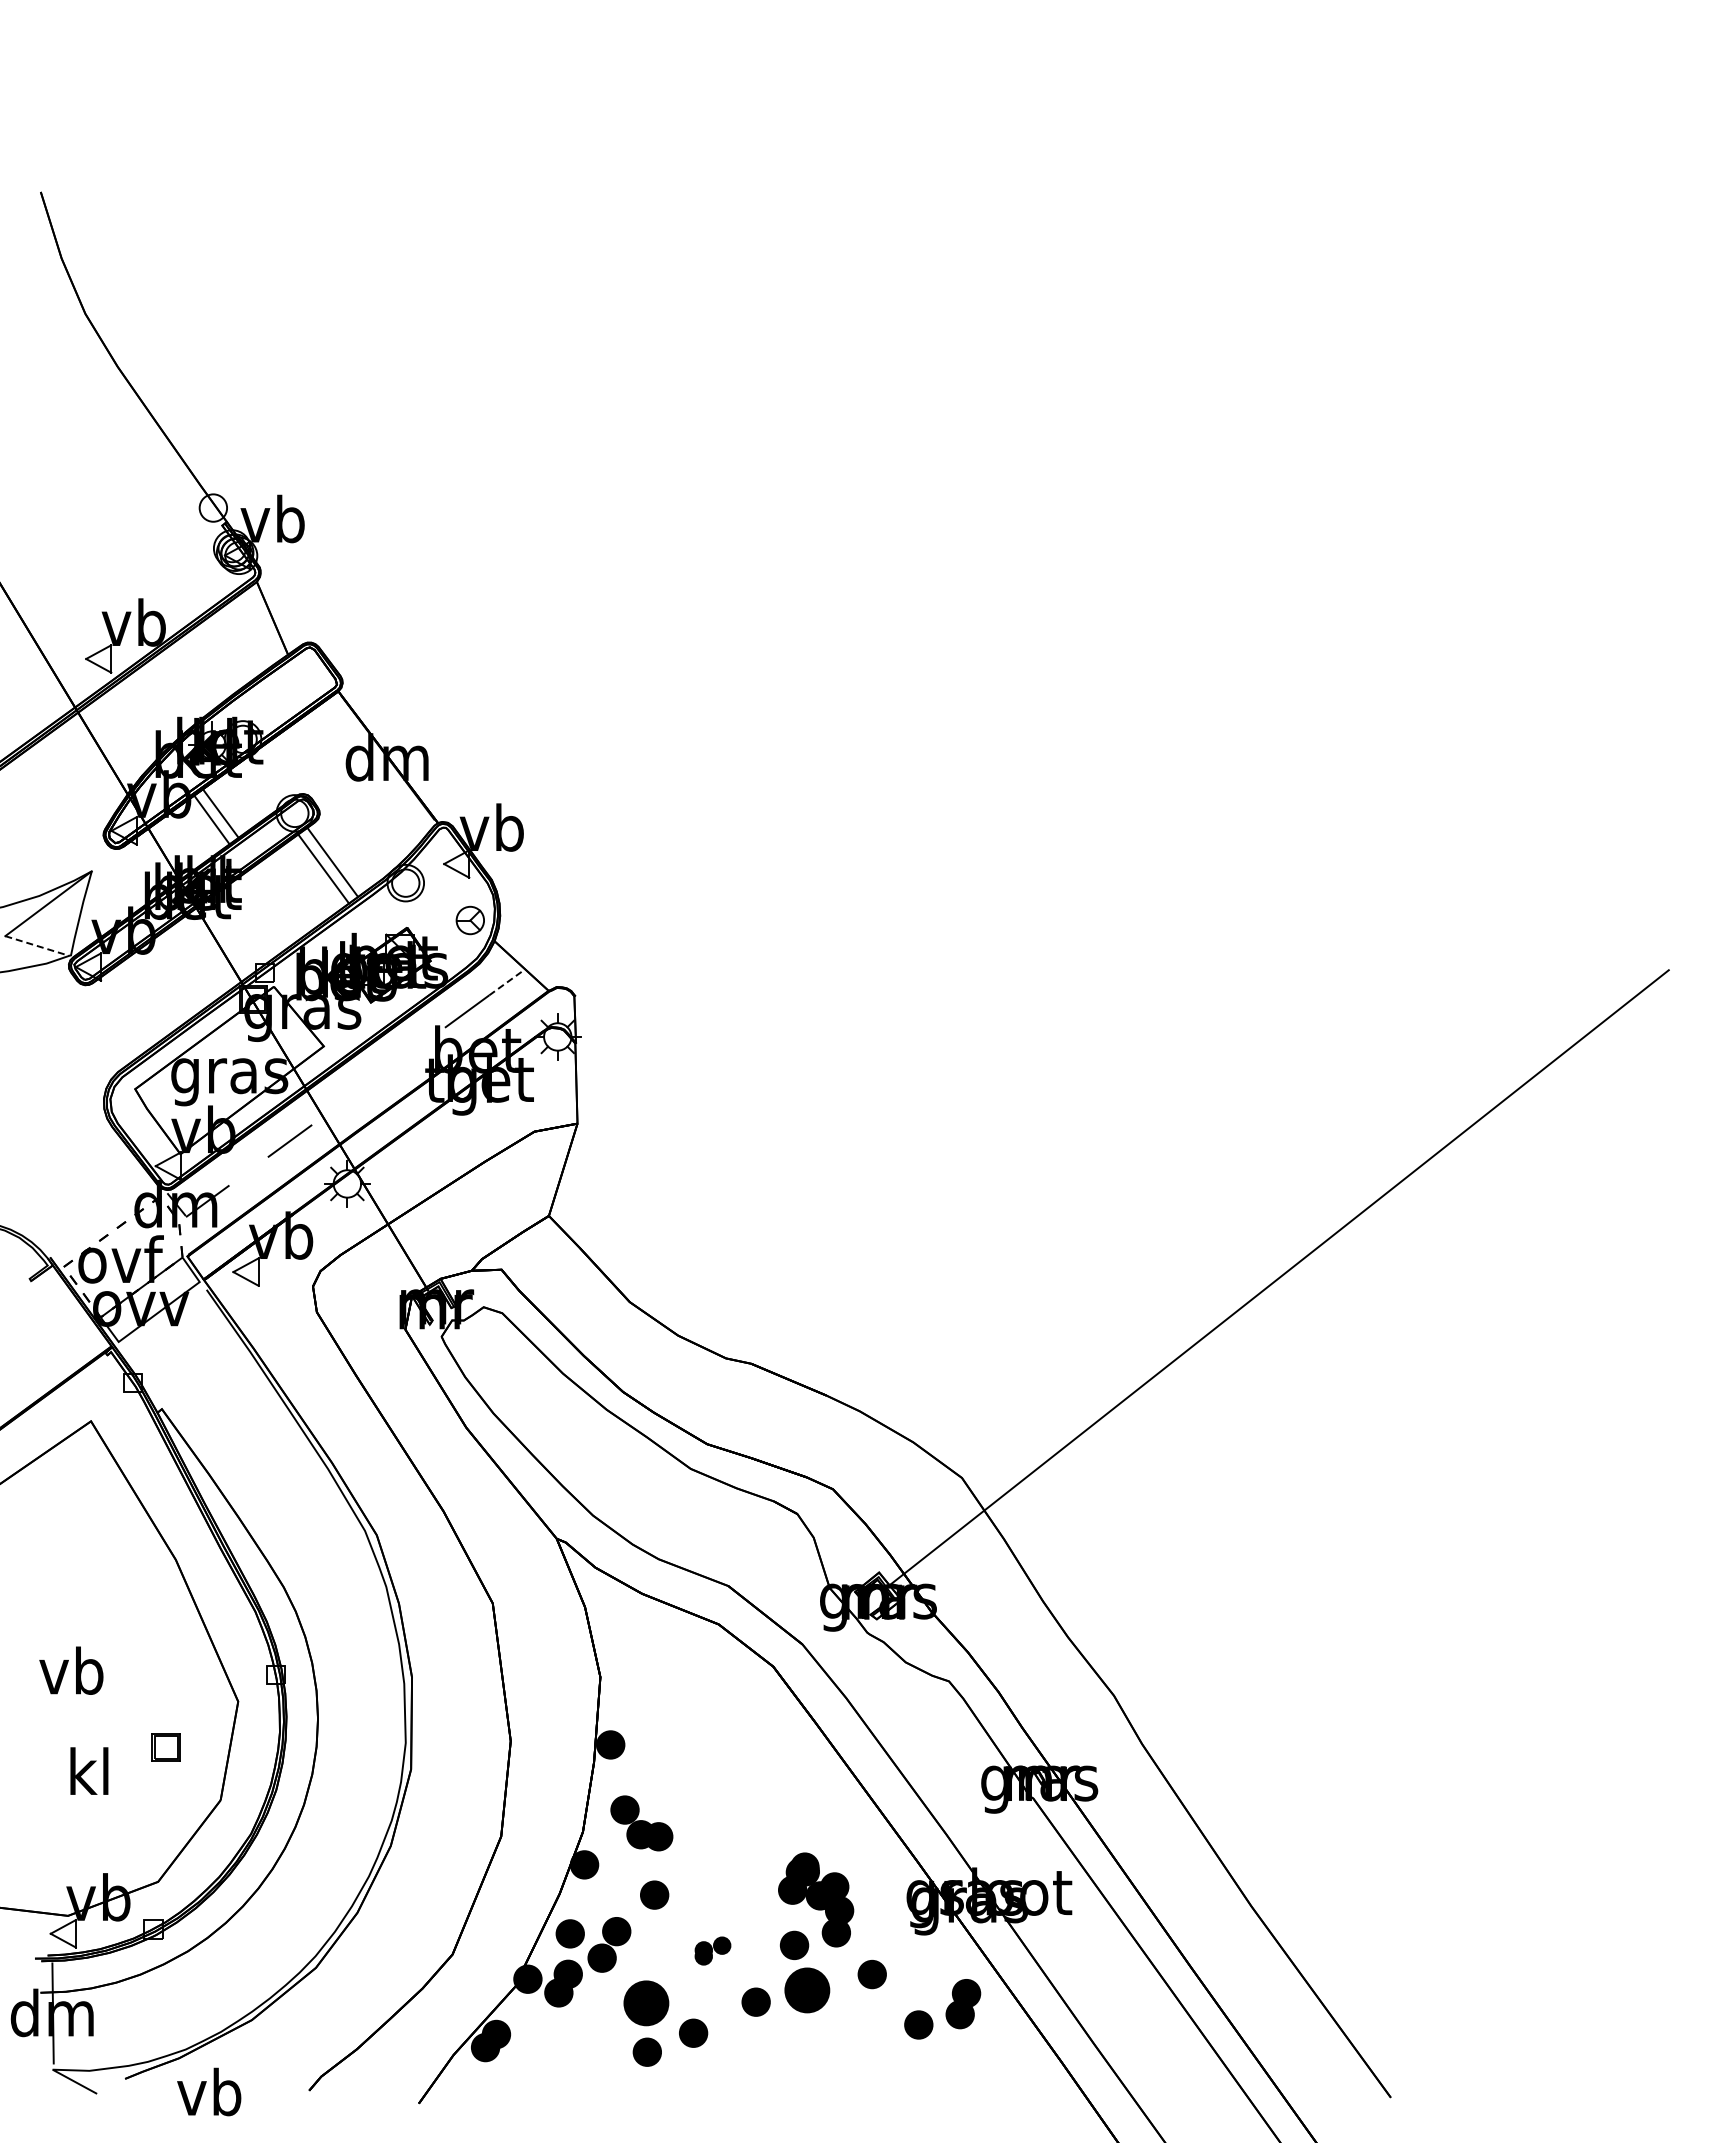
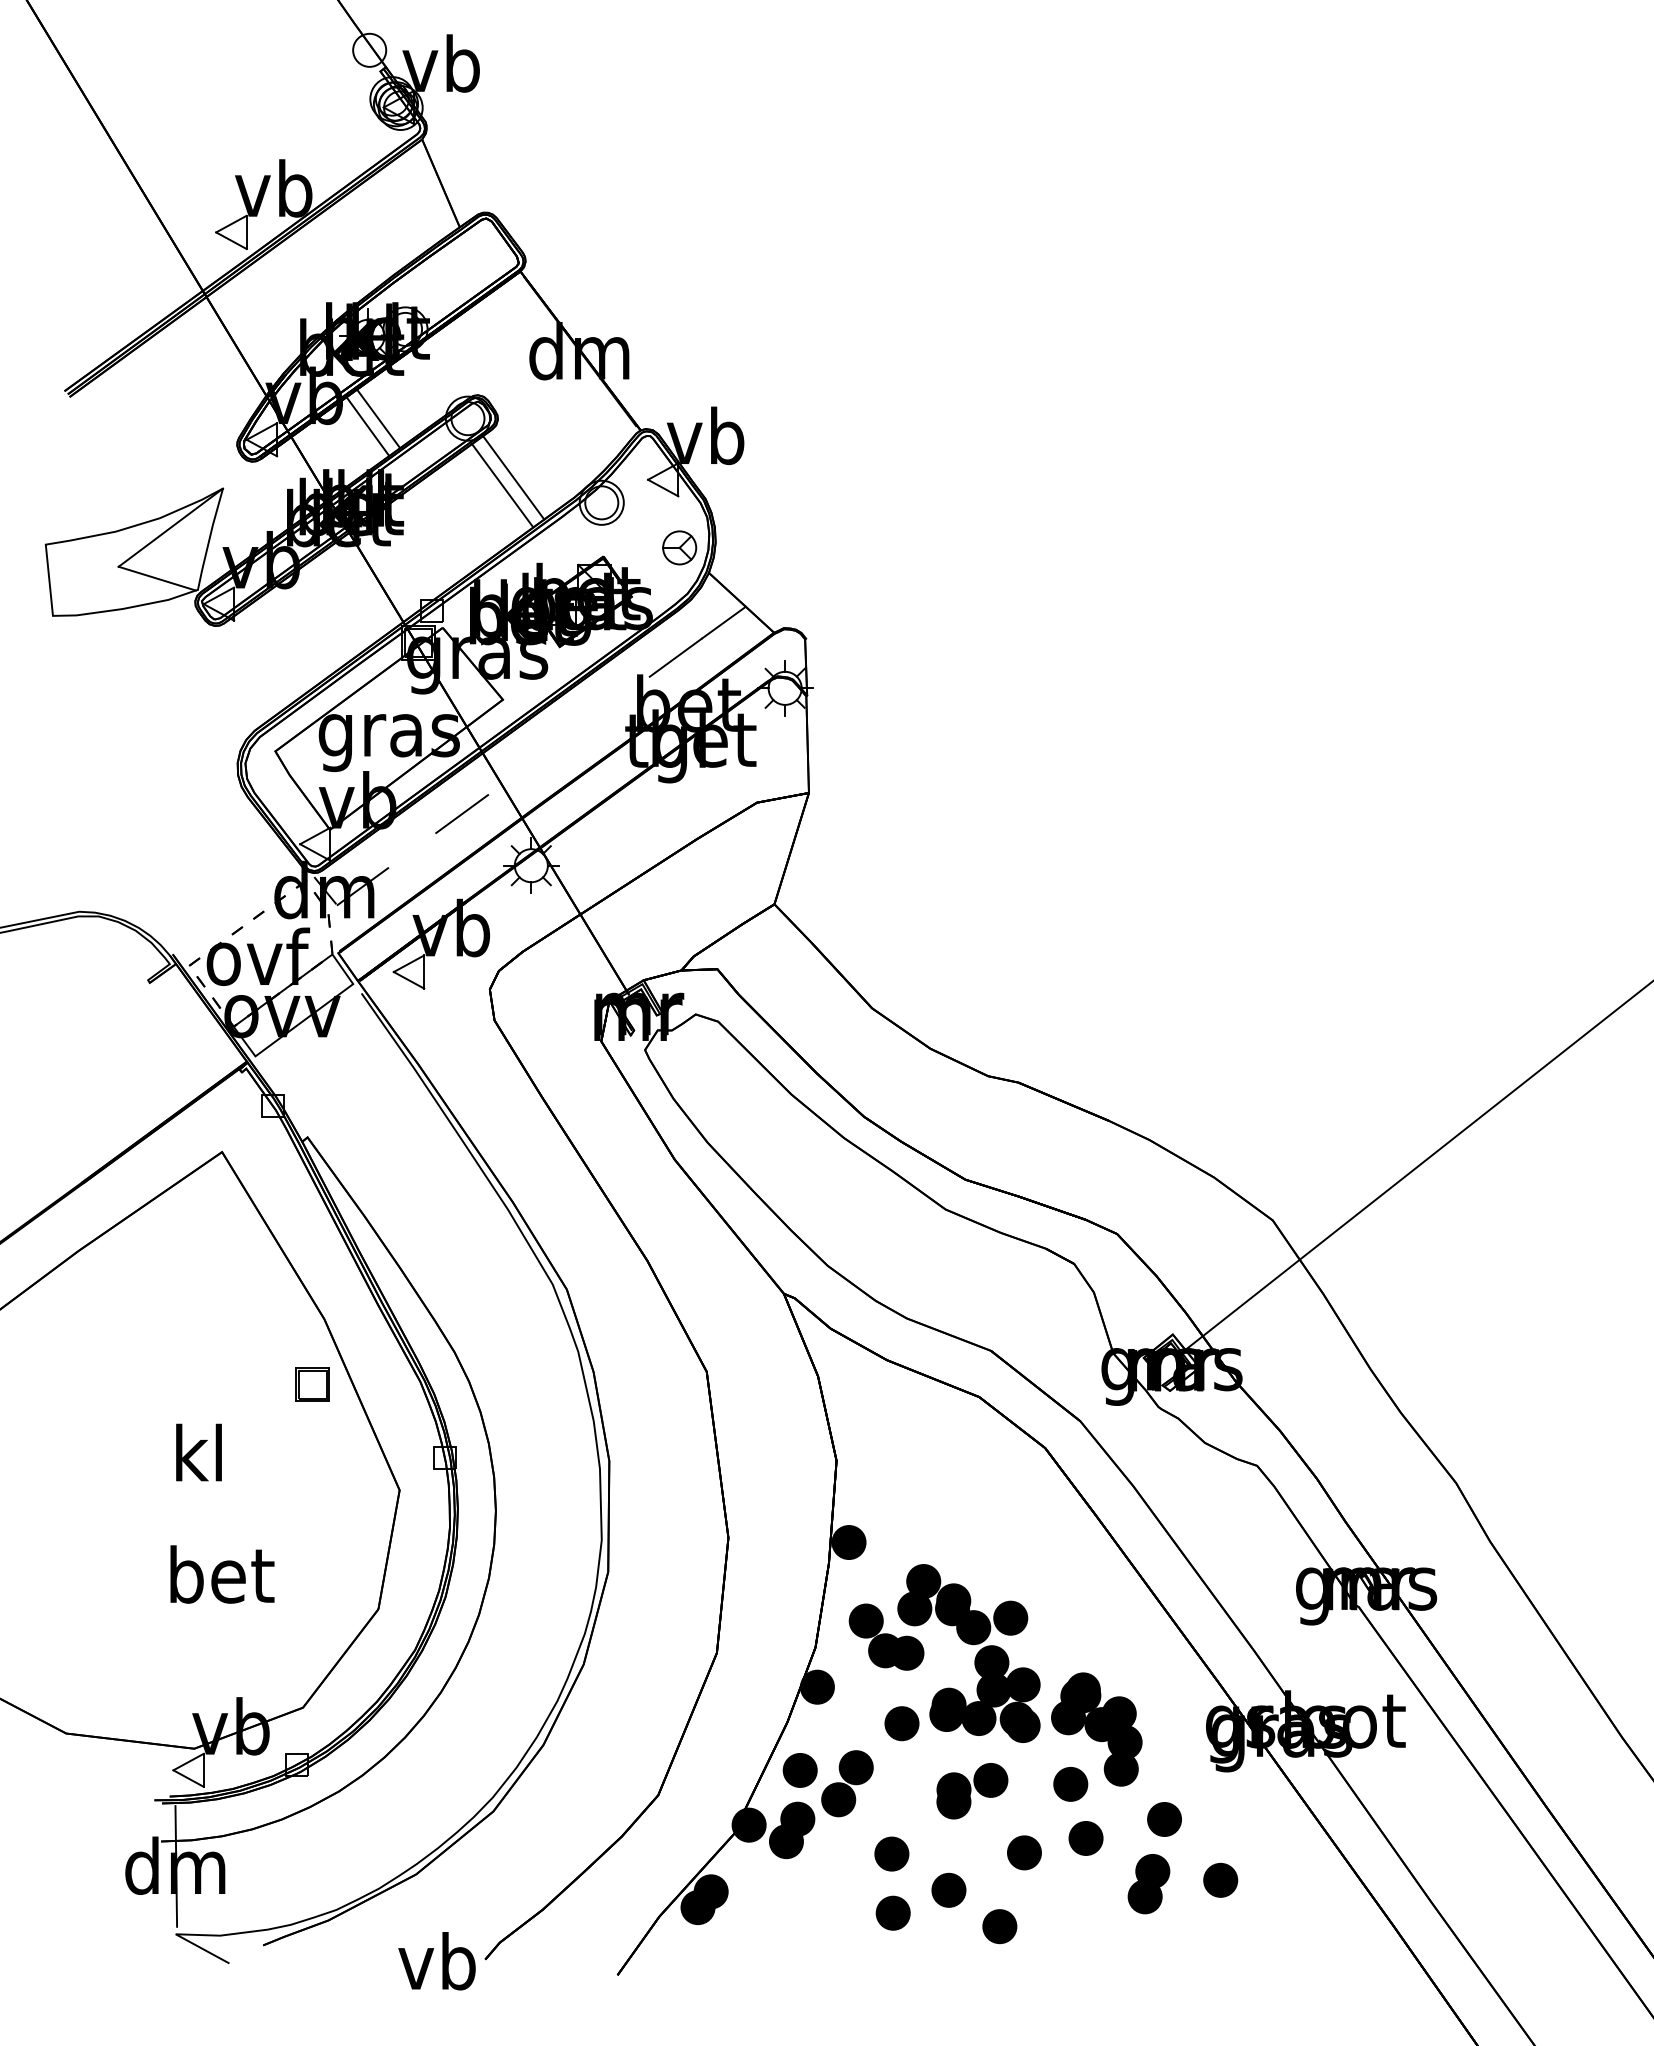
line: (37, 946) -> (157, 579), dashed -> solid
line: (507, 982) -> (724, 622), dashed -> solid
text: (71, 1670) -> (198, 1452), vb -> kl
part: (165, 1747) -> (311, 1385), moved
text: (91, 1771) -> (222, 1574), kl -> bet
part: (715, 1838) -> (975, 1655), added
part: (712, 1950) -> (971, 1790), size x1.67
part: (806, 1989) -> (1085, 1837), size x0.62
part: (645, 2002) -> (890, 1853), size x0.62
part: (963, 2004) -> (1149, 1884), moved
part: (735, 2062) -> (999, 1925), added
text: (209, 2091) -> (437, 1960), moved

